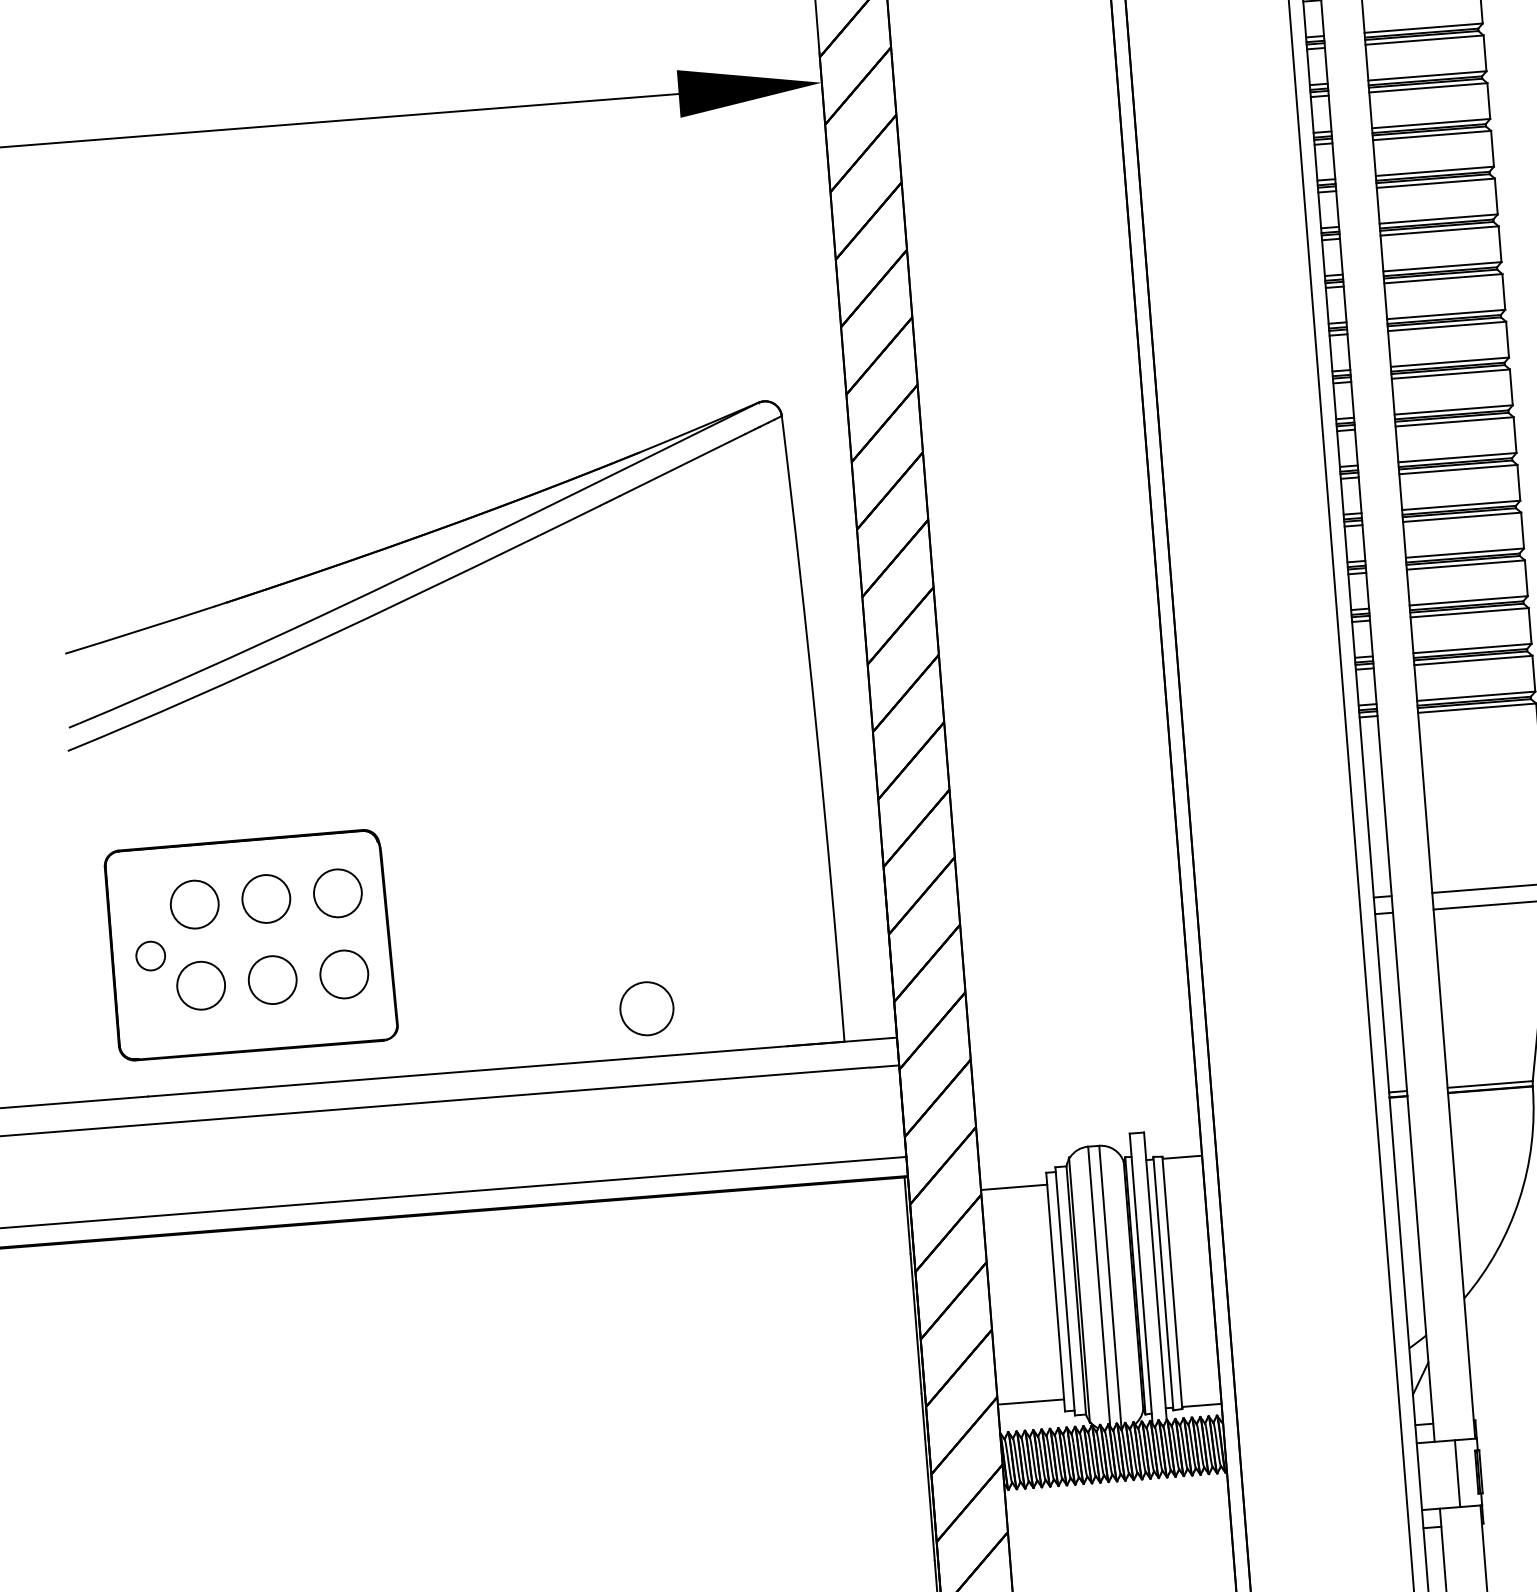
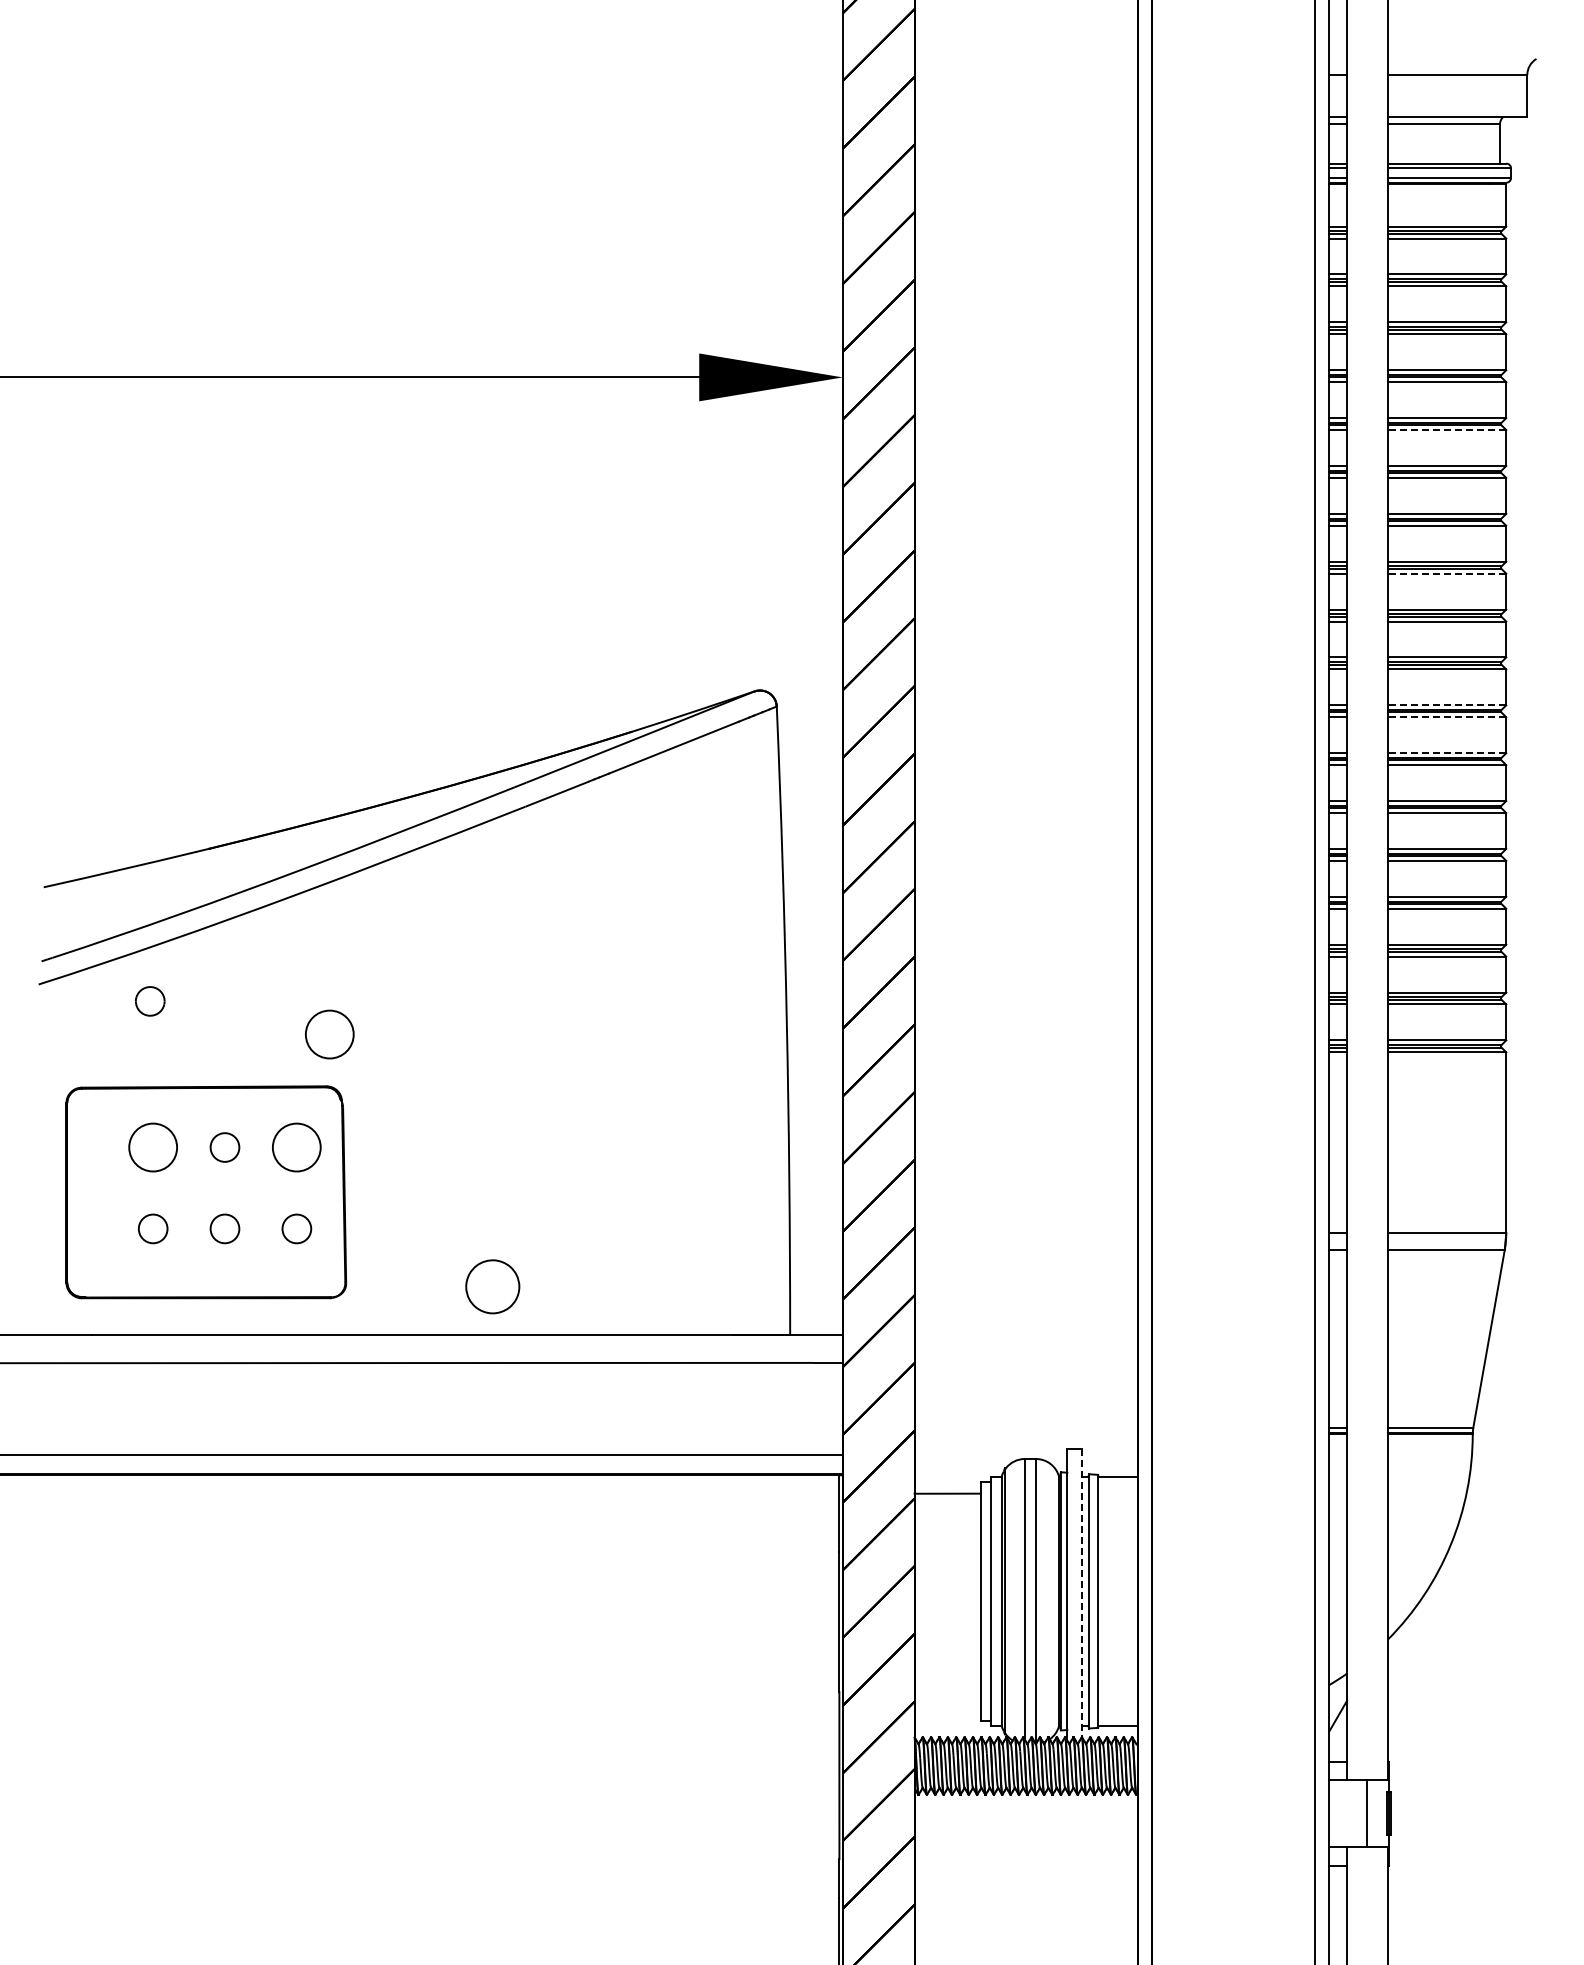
line: (1427, 88) -> (1446, 430), solid -> dashed
line: (1439, 230) -> (1446, 573), solid -> dashed
line: (1449, 362) -> (1446, 705), solid -> dashed
line: (1450, 374) -> (1446, 717), solid -> dashed
line: (1453, 410) -> (1446, 753), solid -> dashed
circle: (361, 778) -> (329, 1034), added
circle: (265, 898) -> (224, 1147), size x0.6
part: (150, 956) -> (150, 1001), moved
circle: (343, 974) -> (296, 1228), size x0.6
circle: (272, 979) -> (224, 1228), size x0.6
circle: (201, 985) -> (153, 1228), size x0.6
part: (646, 1008) -> (492, 1286), moved
line: (1155, 1276) -> (1081, 1593), solid -> dashed
line: (1030, 1401) -> (947, 1708), removed

